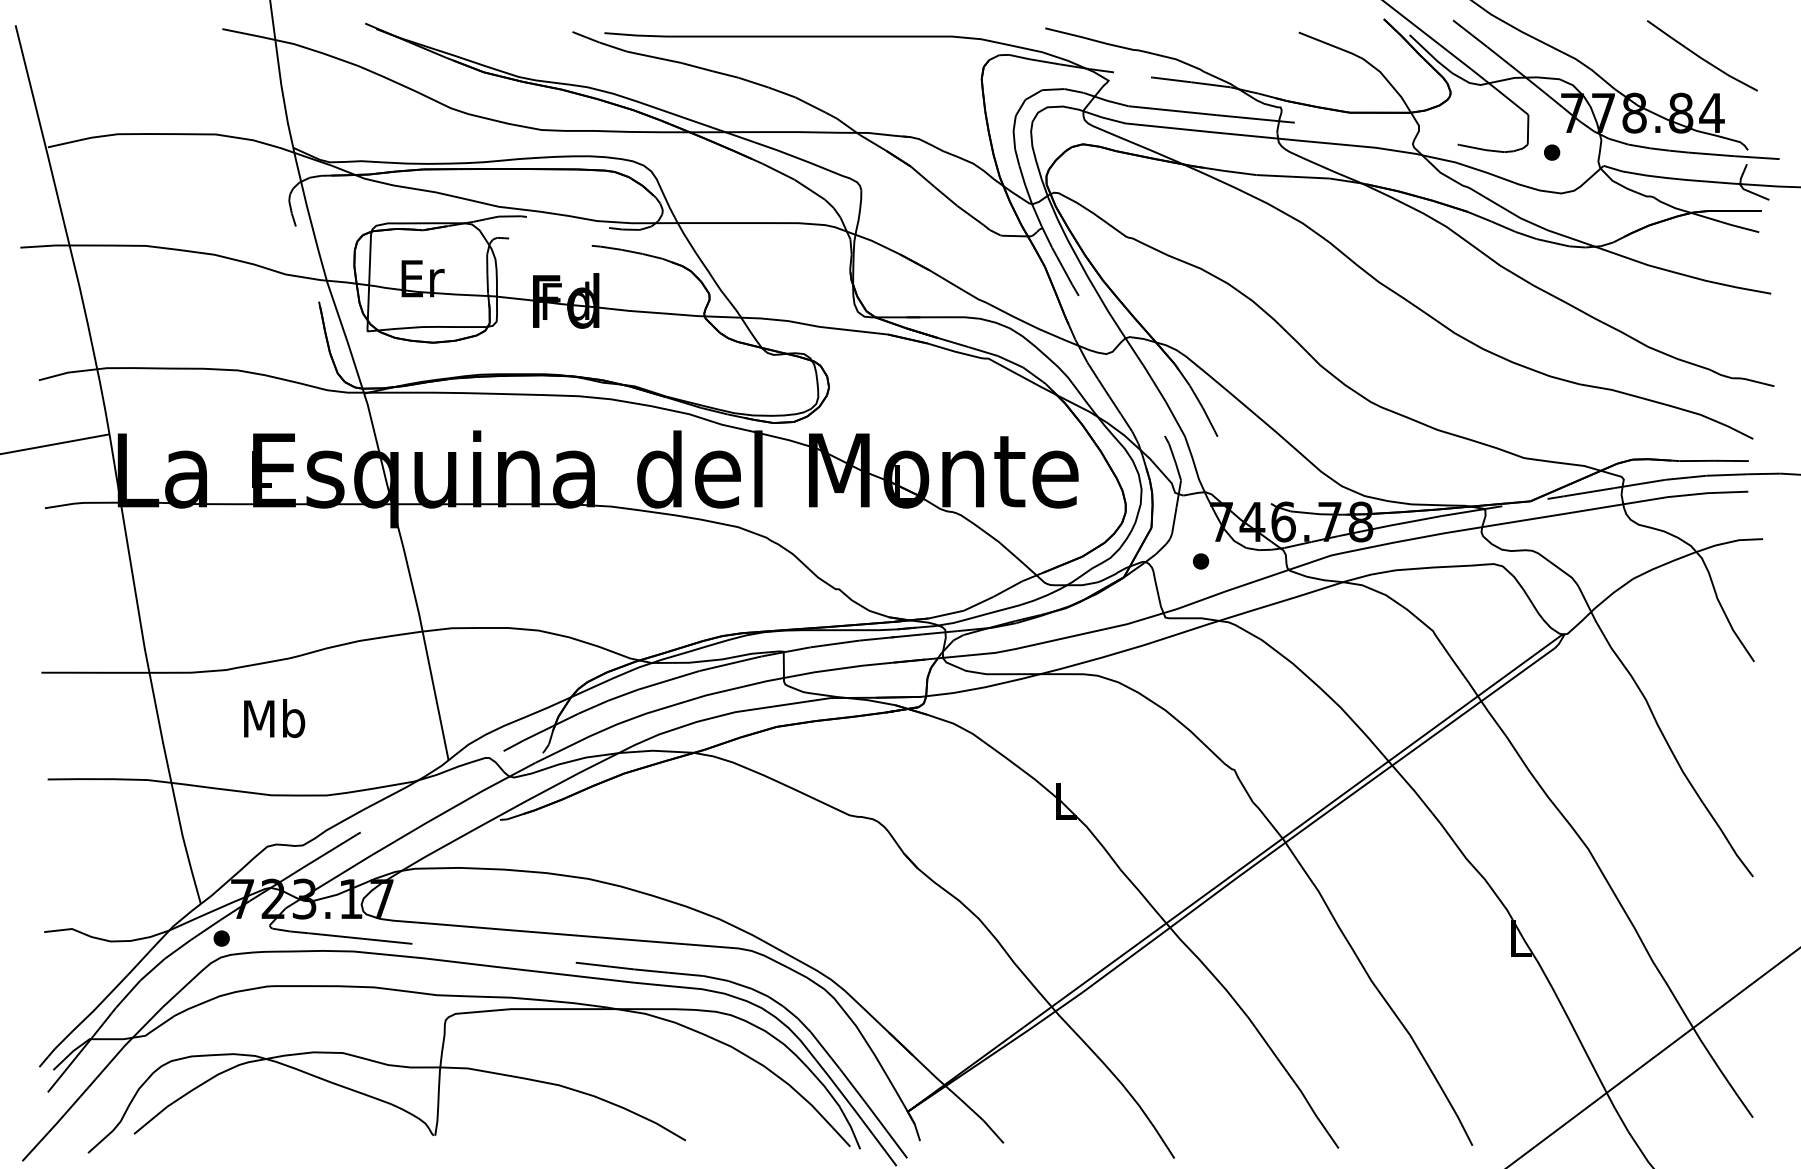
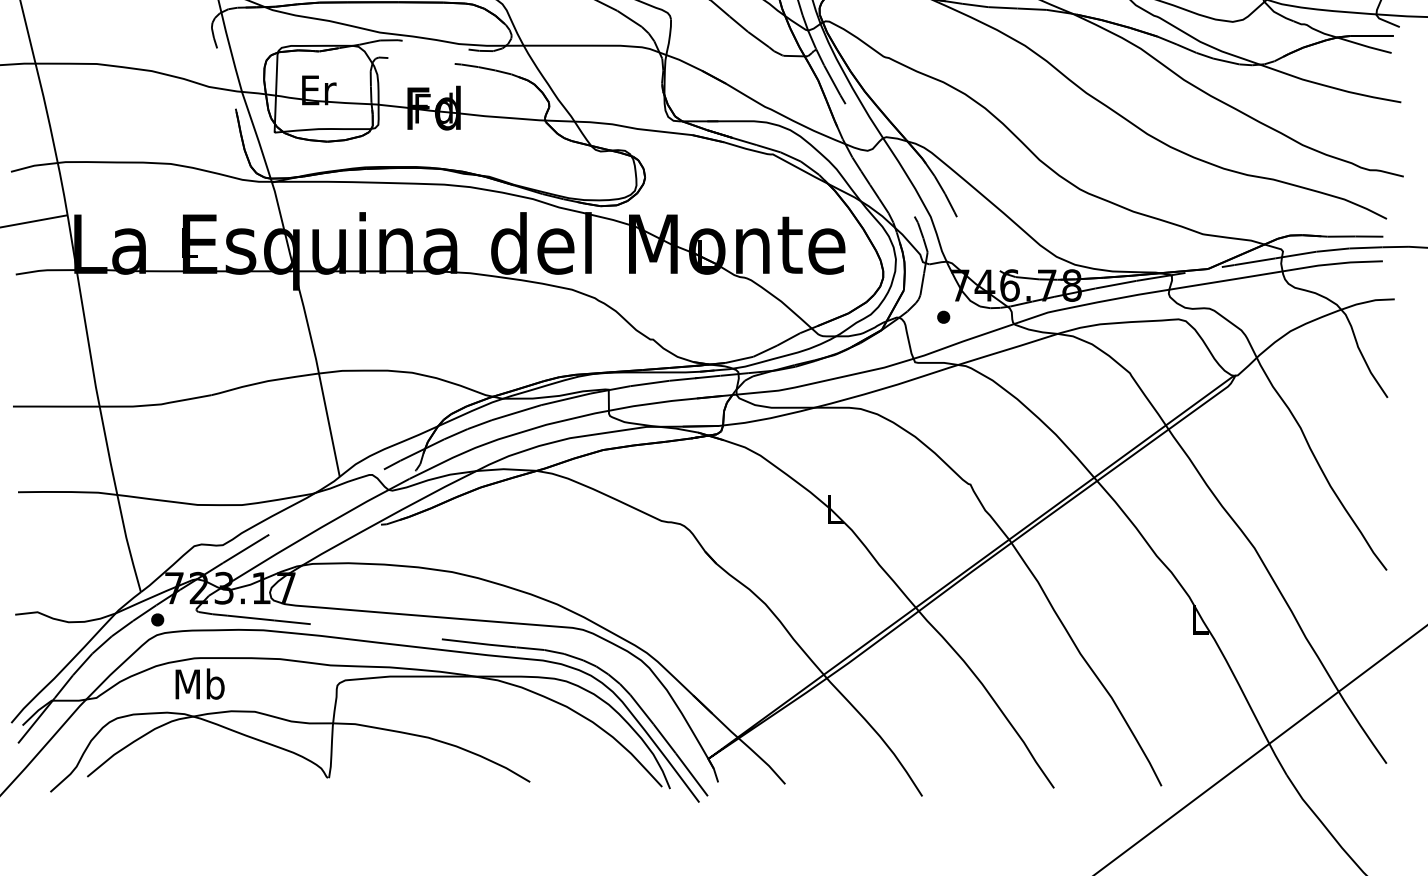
text: (274, 718) -> (200, 684), moved

